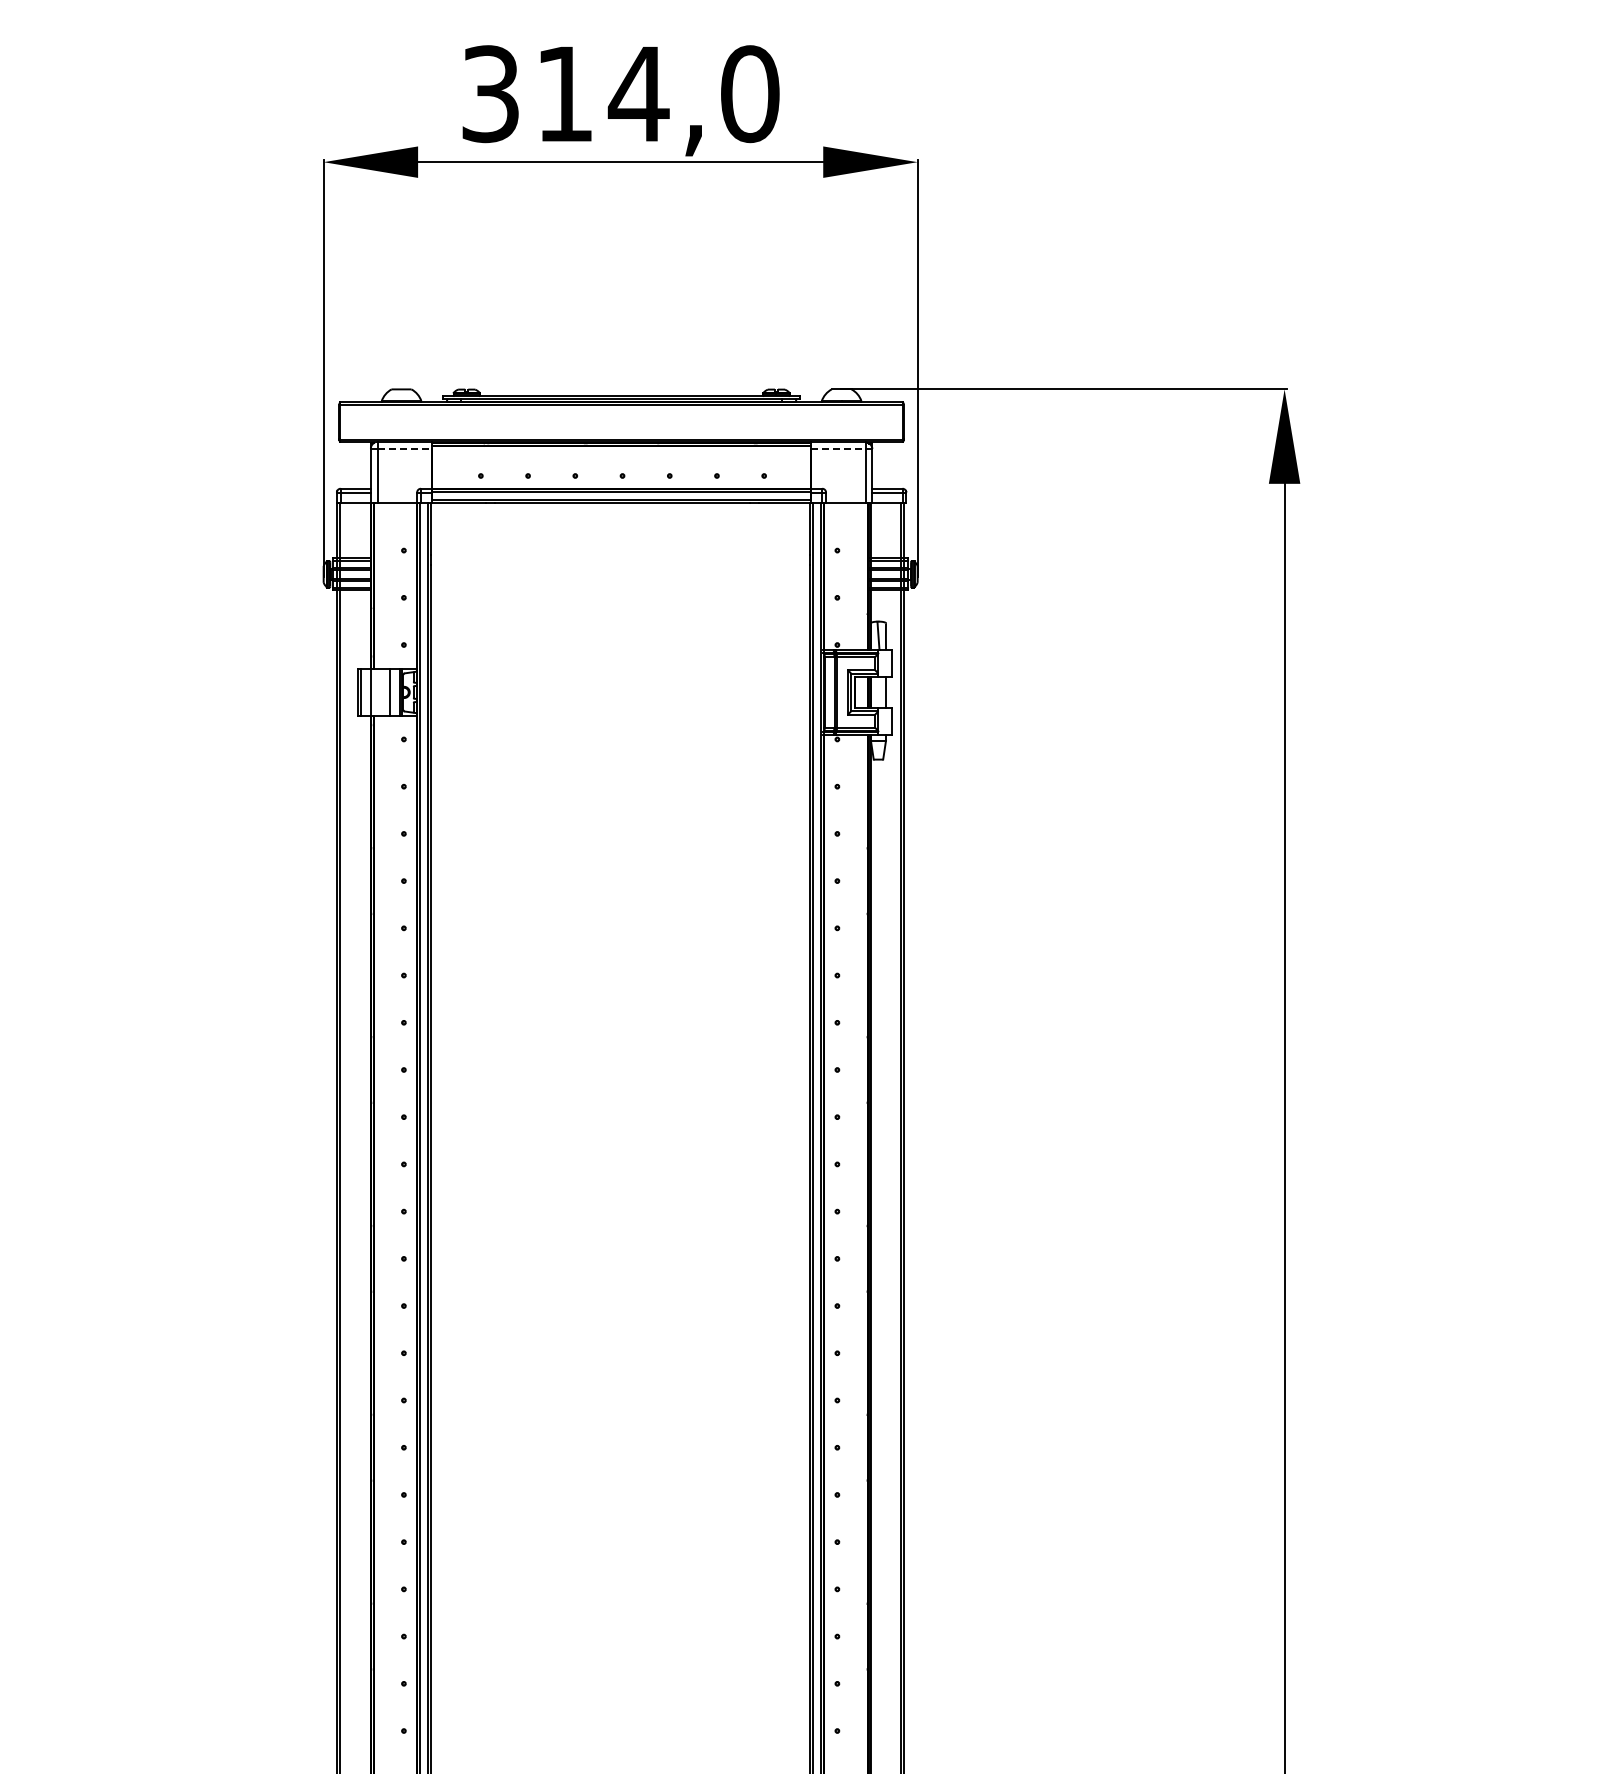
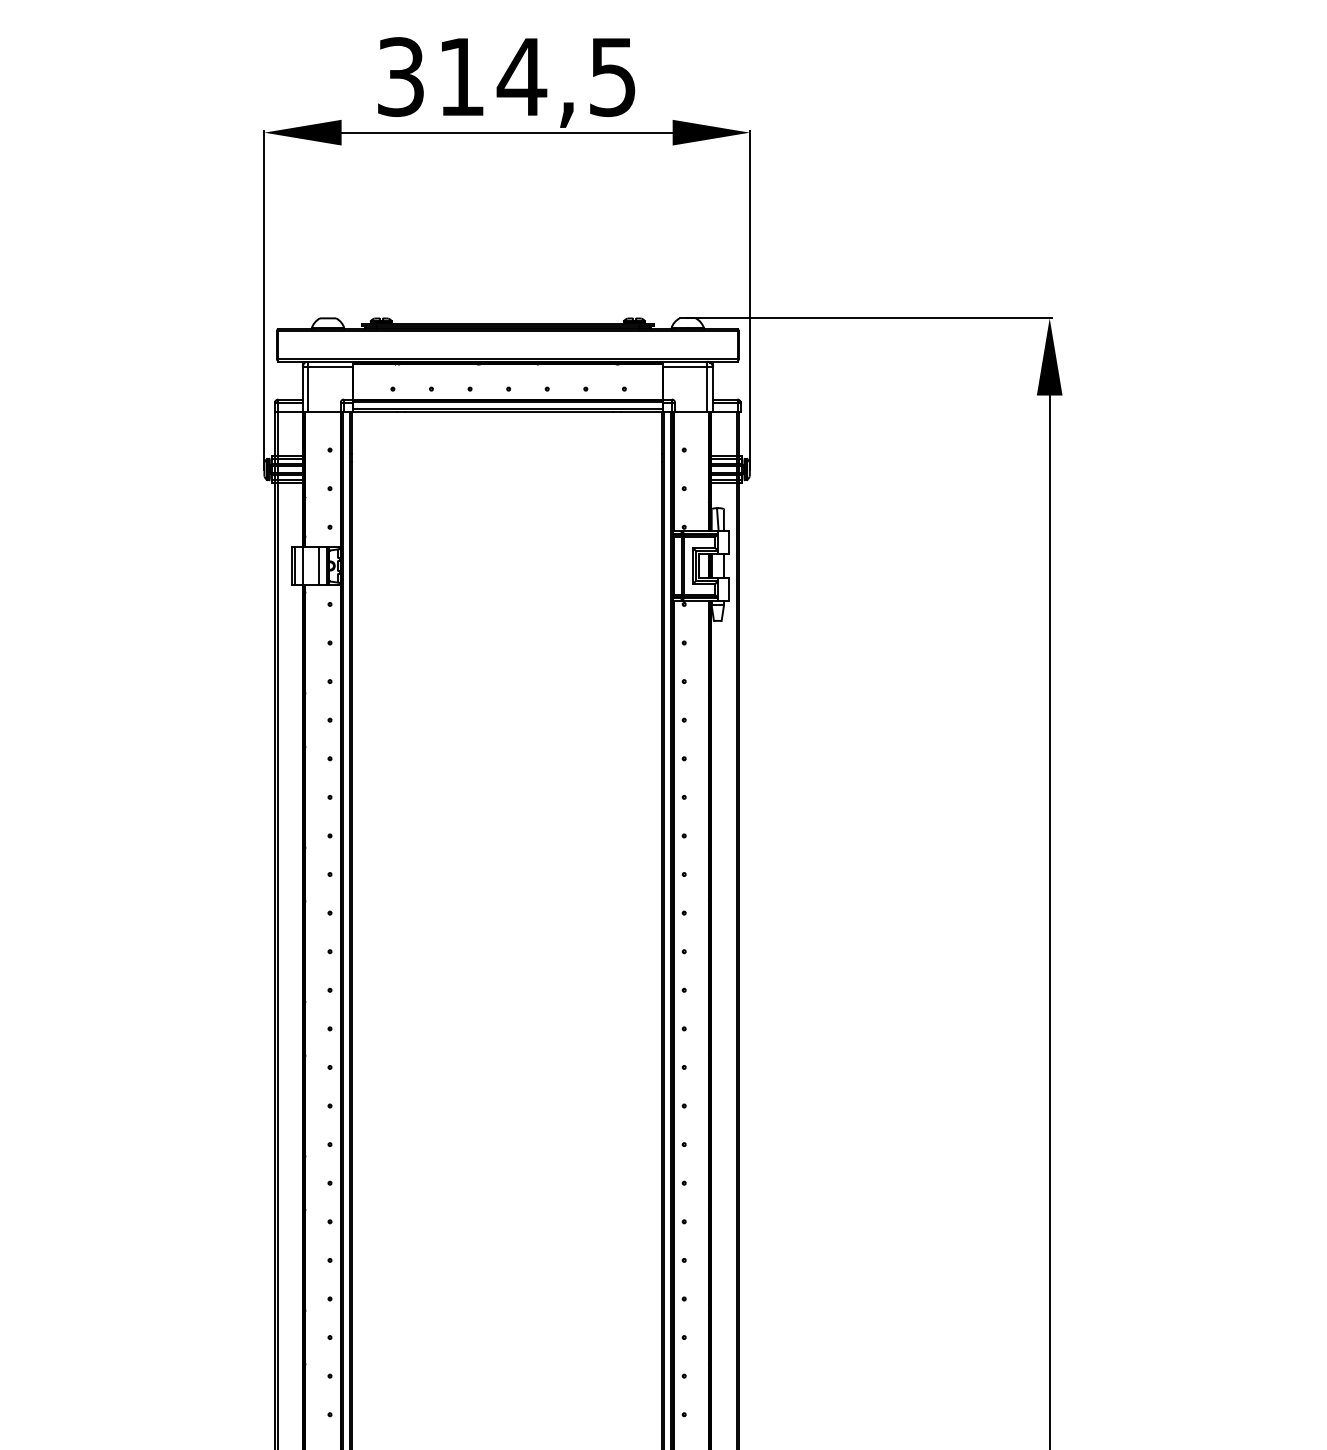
text: (750, 94) -> (613, 77), 314,0 -> 314,5
line: (405, 448) -> (331, 366), dashed -> solid
line: (839, 449) -> (685, 367), dashed -> solid

